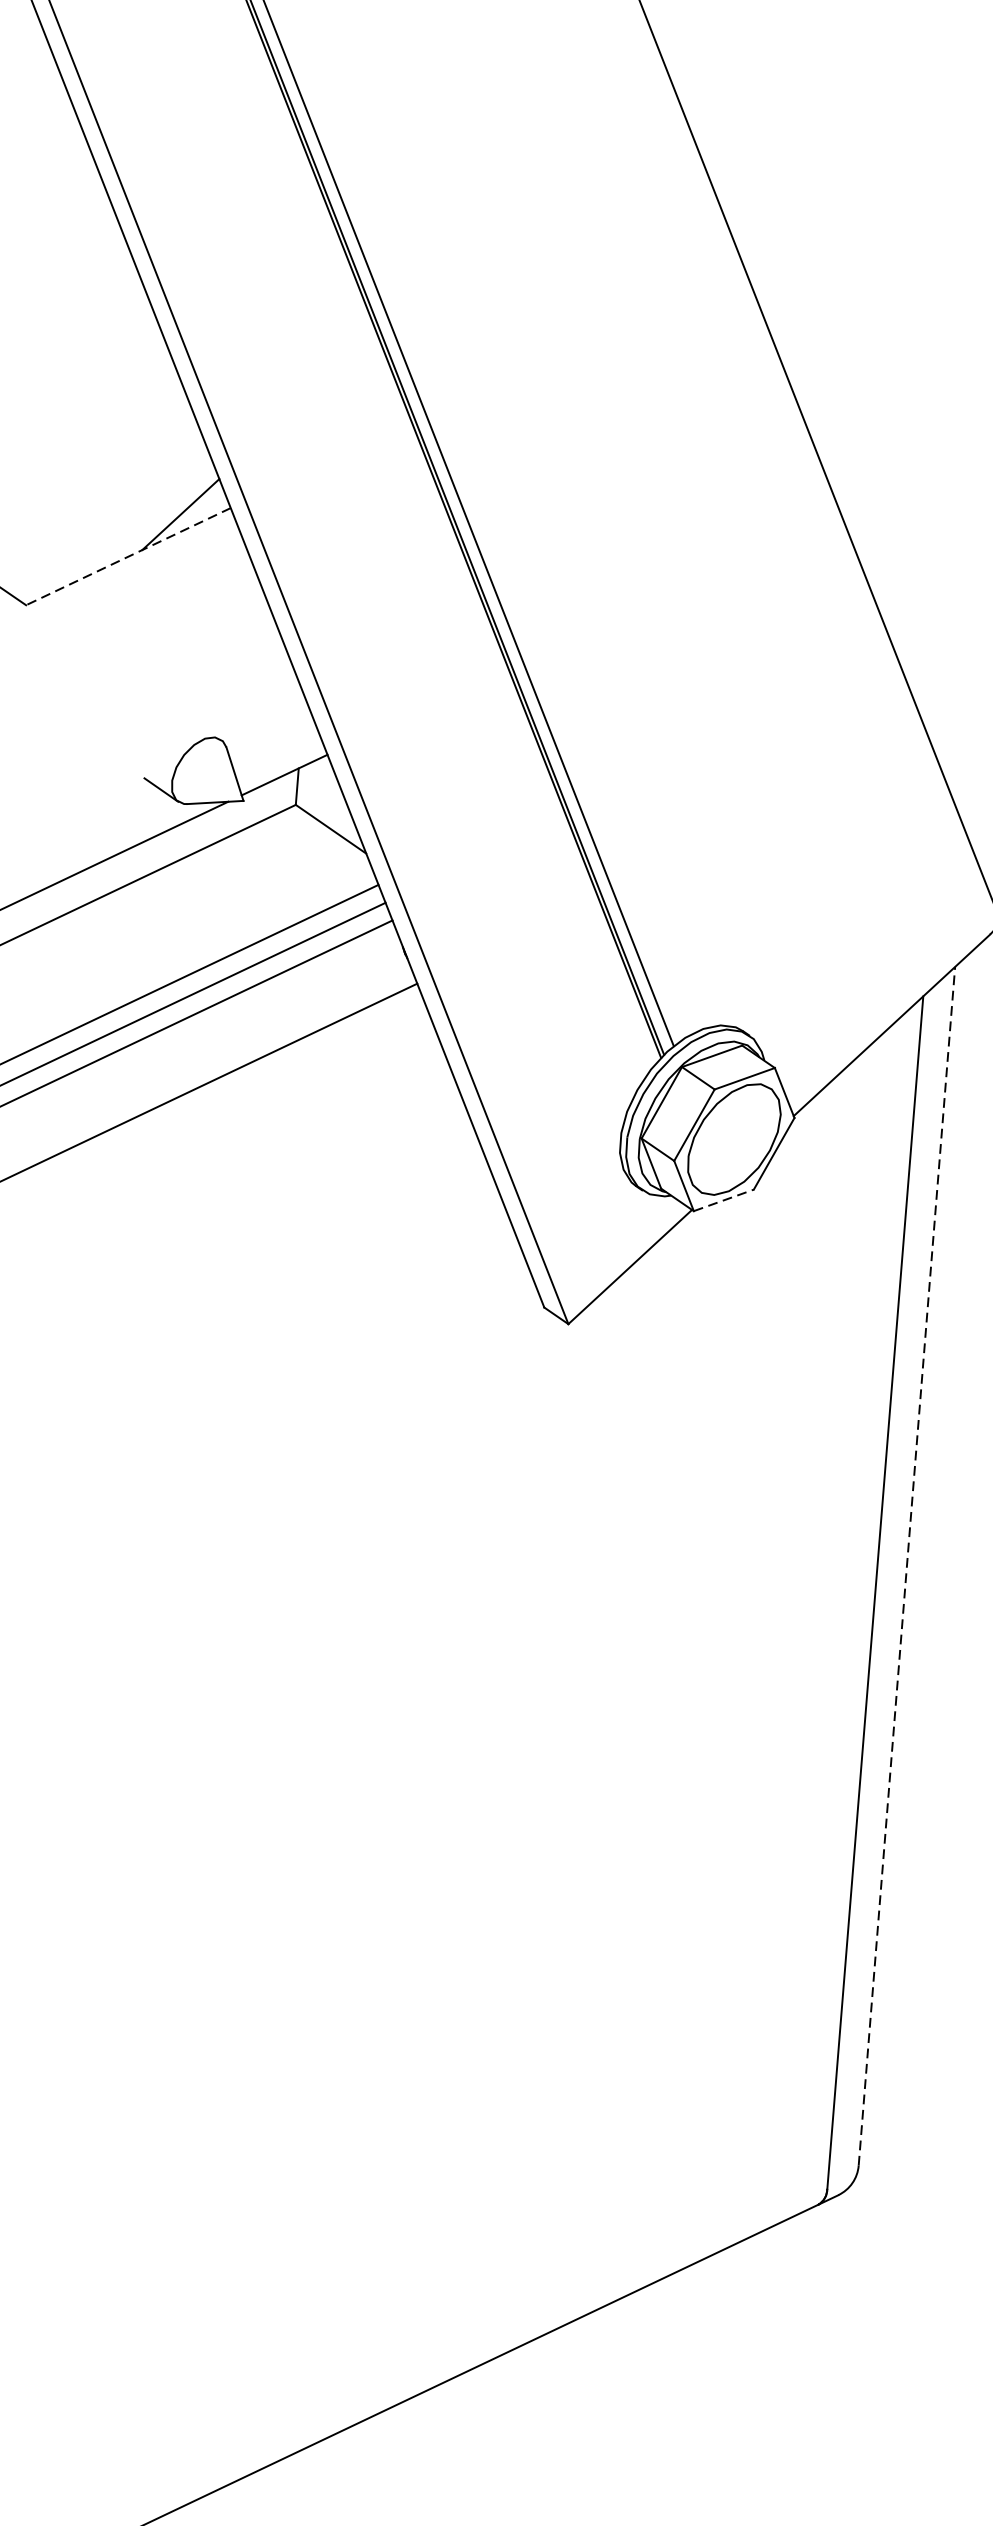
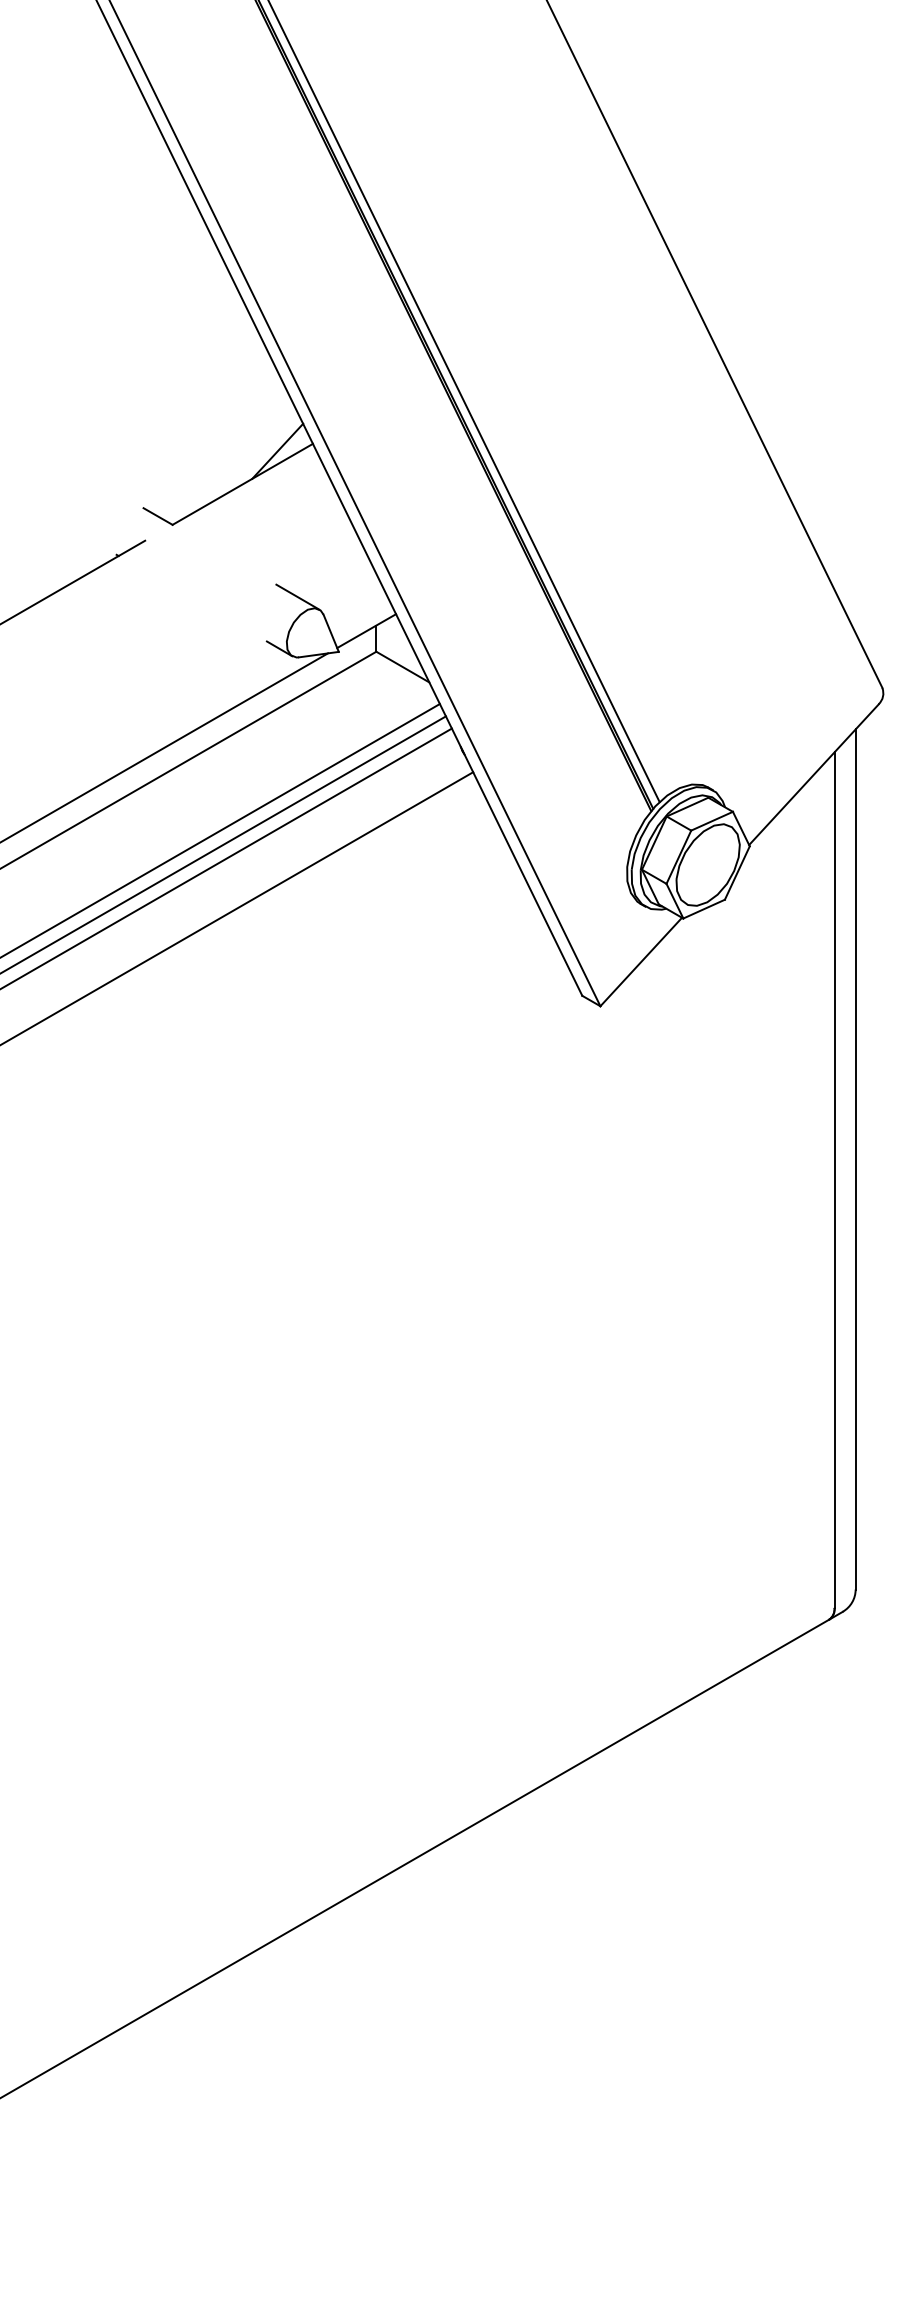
line: (128, 556) -> (242, 484), dashed -> solid
line: (192, 719) -> (297, 596), added
line: (724, 1200) -> (704, 909), dashed -> solid
line: (906, 1564) -> (855, 1158), dashed -> solid

